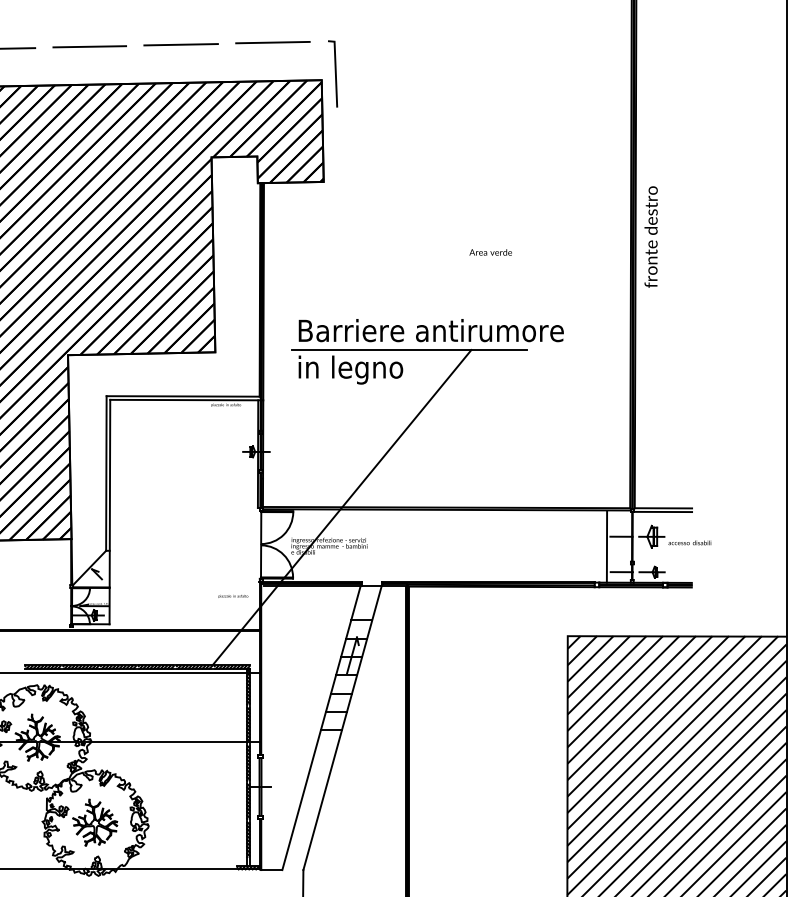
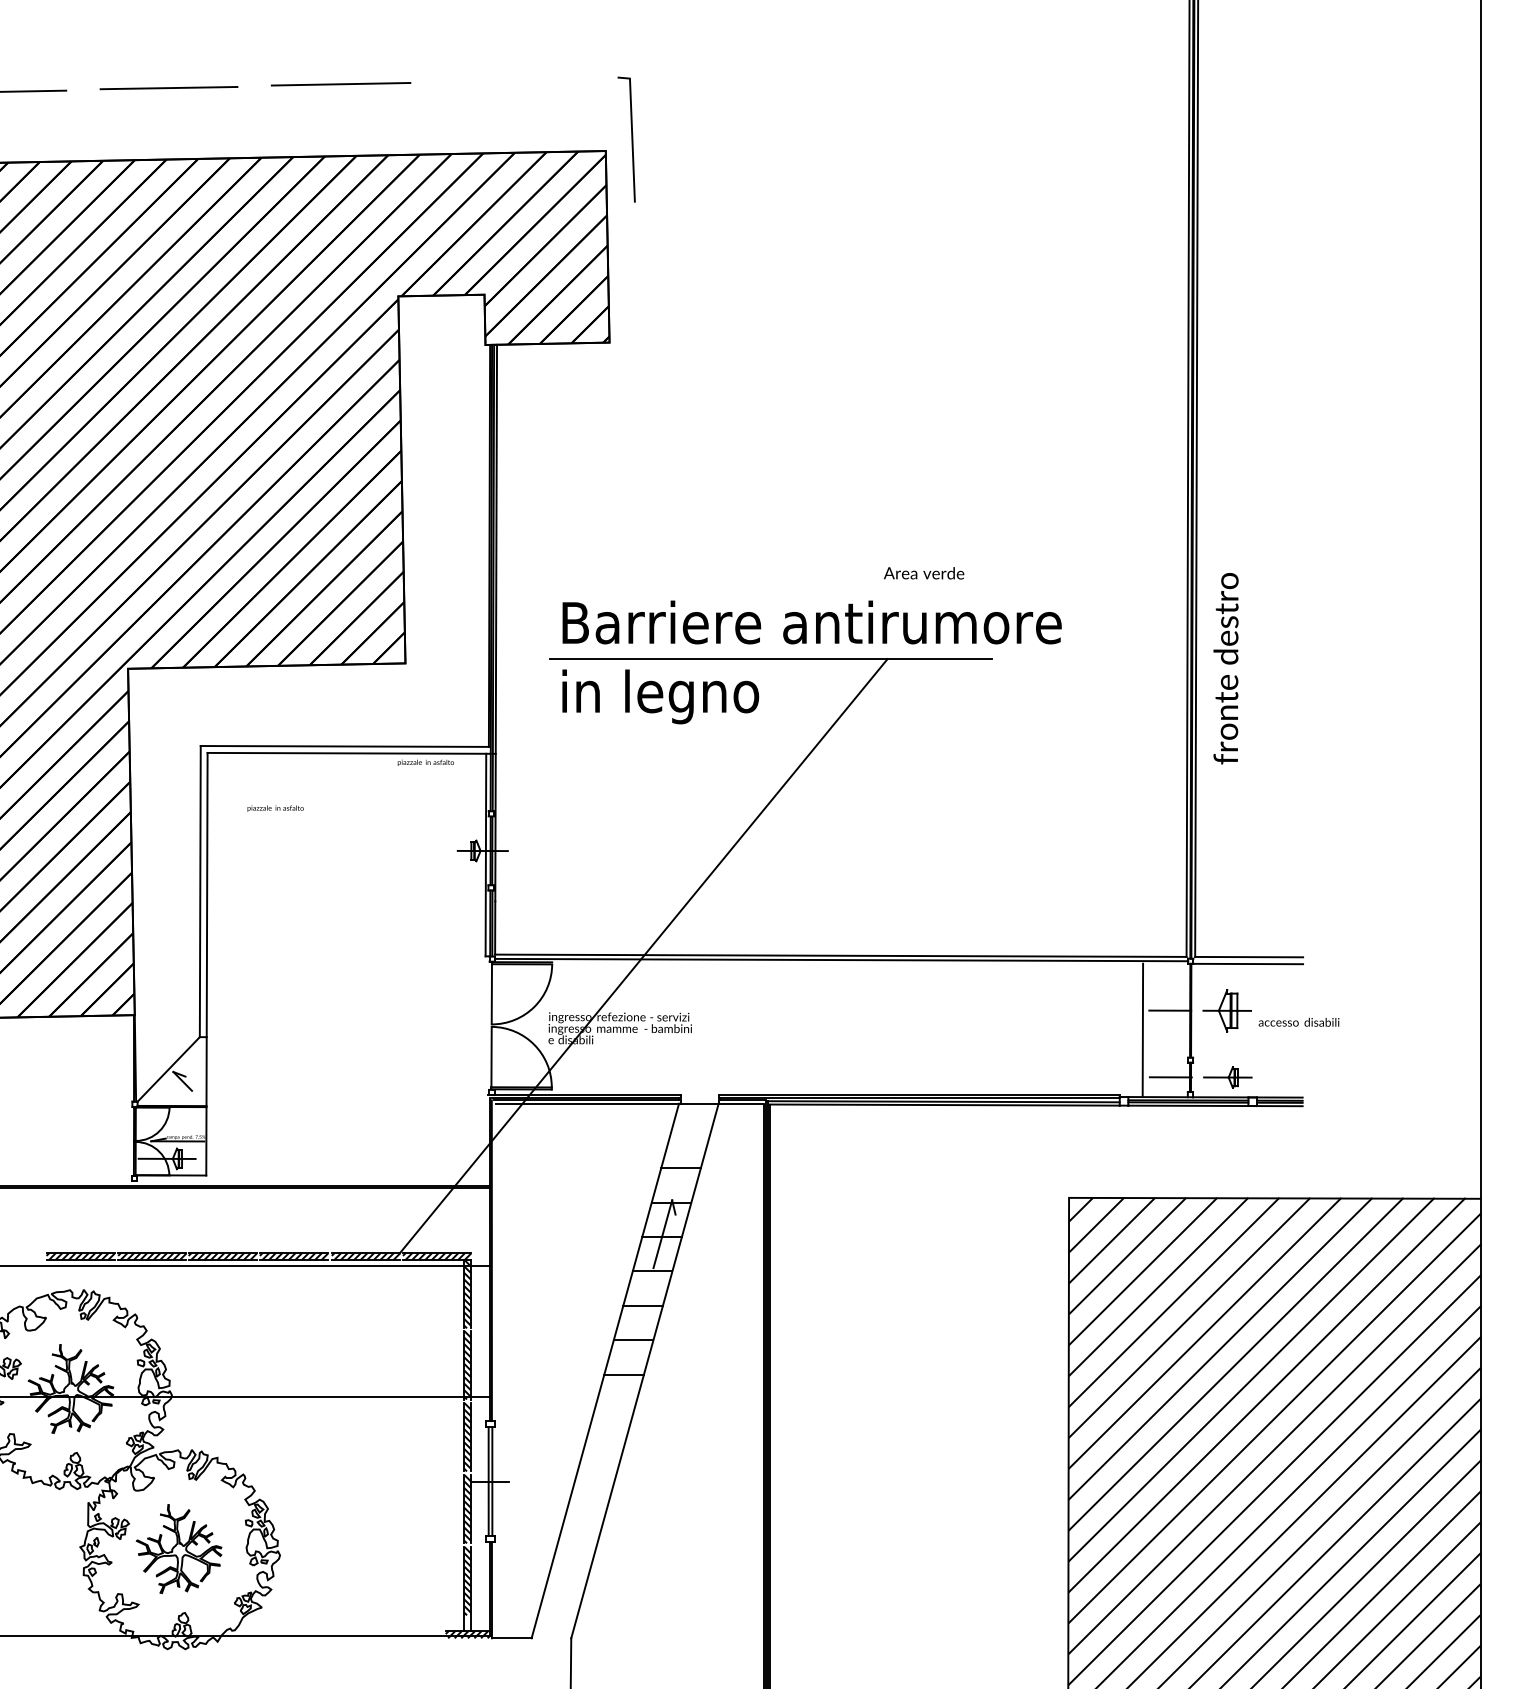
line: (272, 42) -> (513, 80), removed
text: (650, 236) -> (1224, 667), moved
text: (490, 252) -> (923, 573), moved
text: (233, 596) -> (275, 808), moved

